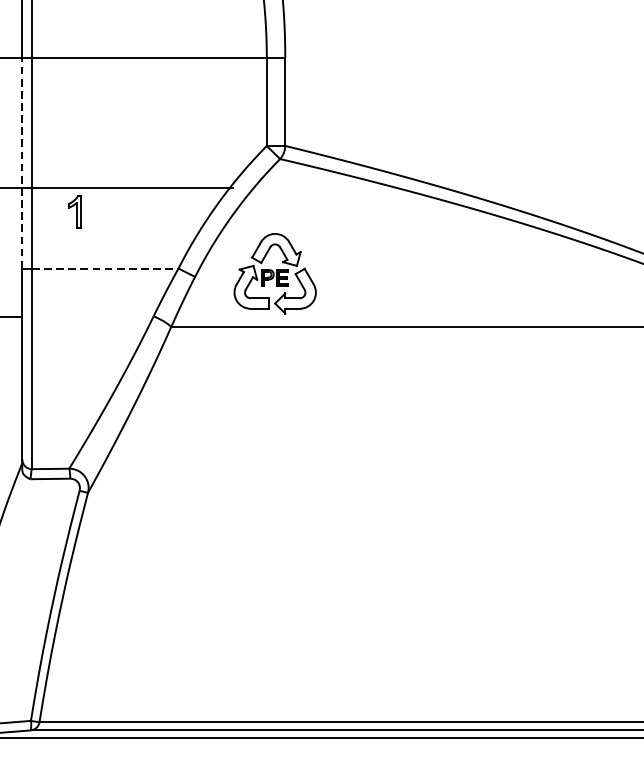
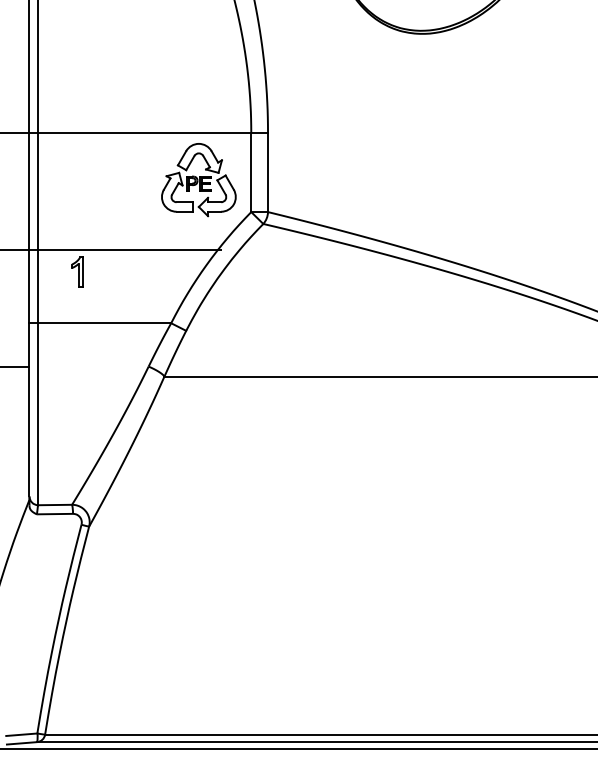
line: (22, 162) -> (29, 227), dashed -> solid
line: (106, 268) -> (105, 323), dashed -> solid
part: (274, 274) -> (198, 180), moved

